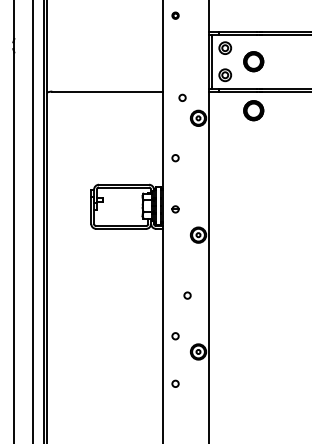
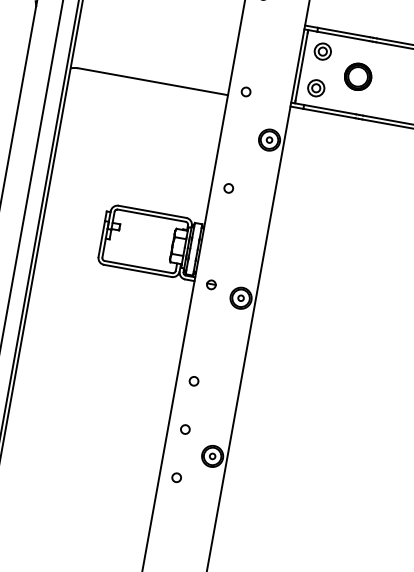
circle: (182, 97) -> (246, 91), moved
part: (253, 110) -> (345, 142), removed
part: (175, 209) -> (211, 284), moved
circle: (187, 295) -> (194, 381), moved
circle: (175, 383) -> (176, 477), moved

